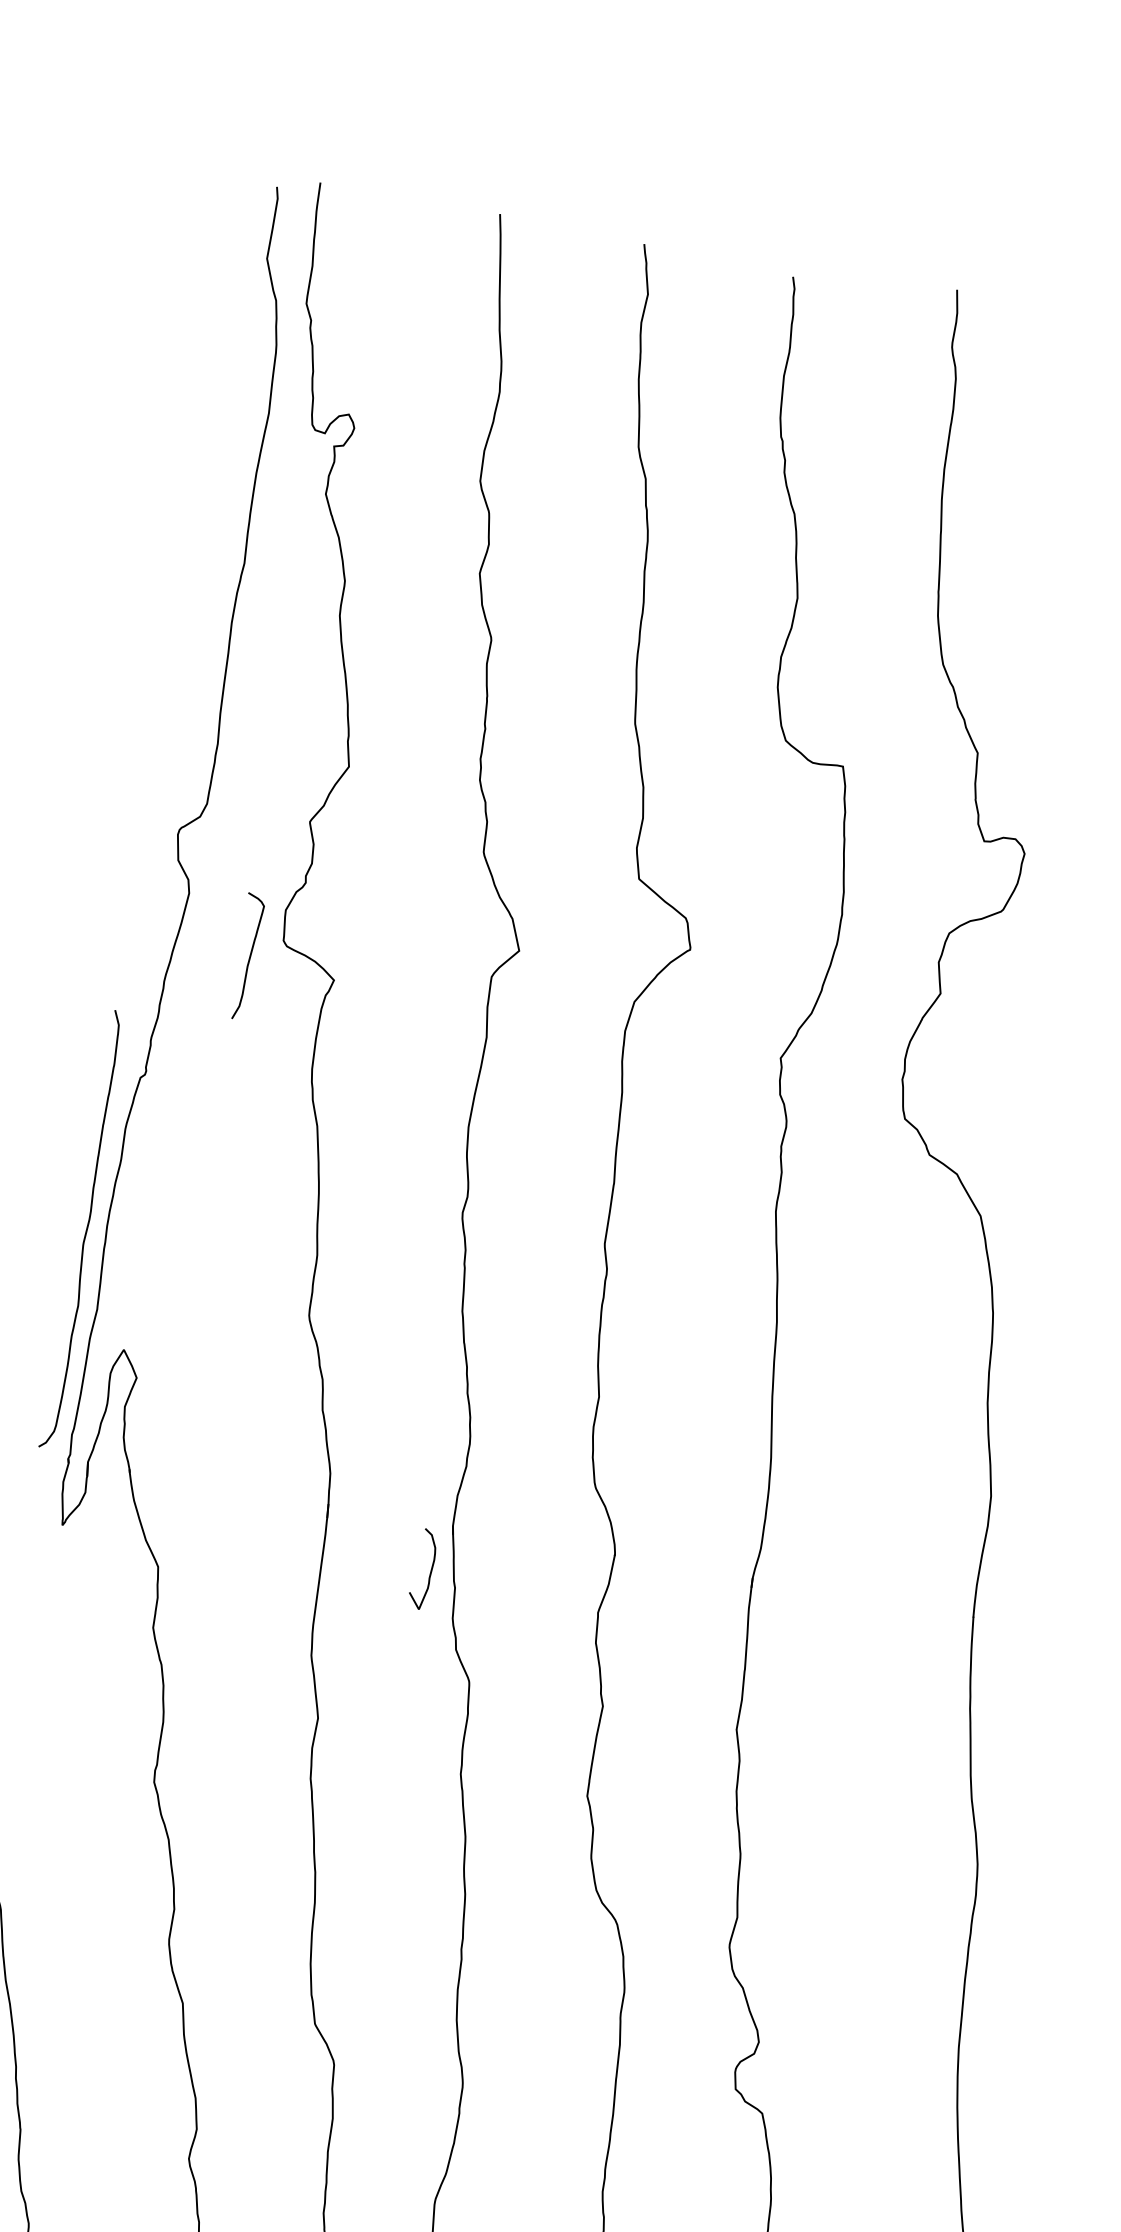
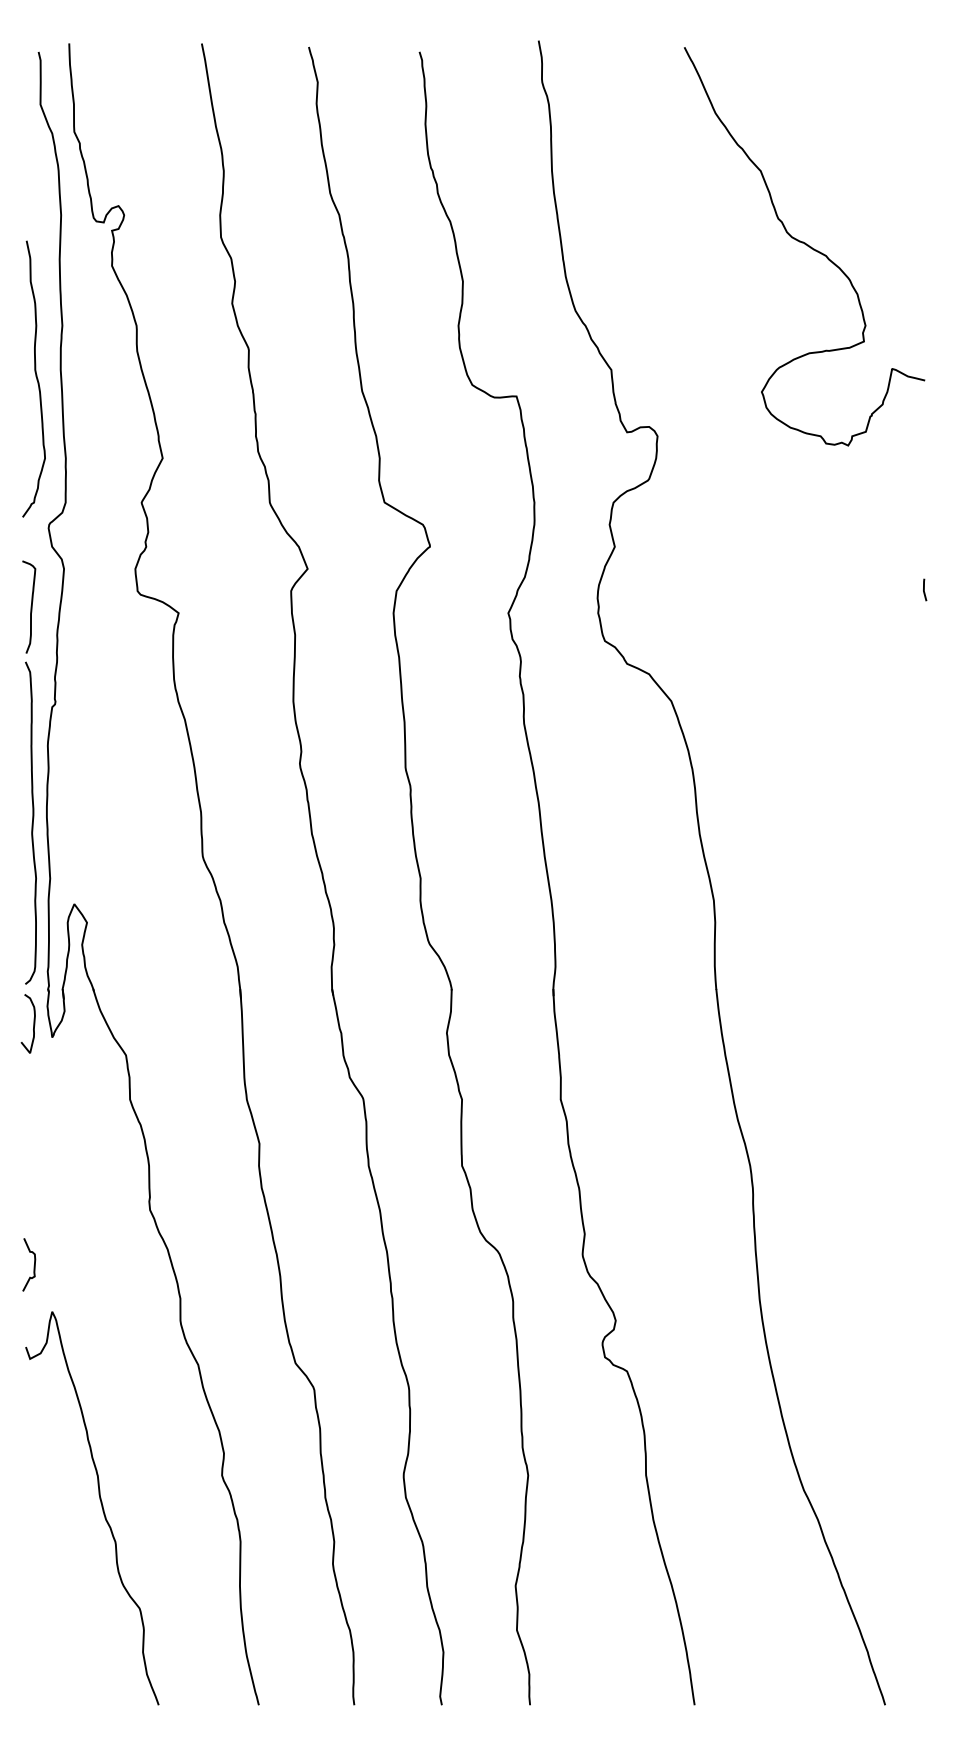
curve: (196, 625) -> (35, 376), added
curve: (248, 956) -> (30, 606), moved
curve: (430, 1569) -> (33, 1023), moved

